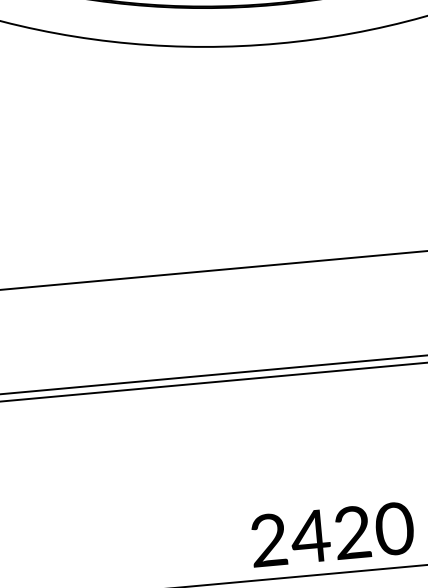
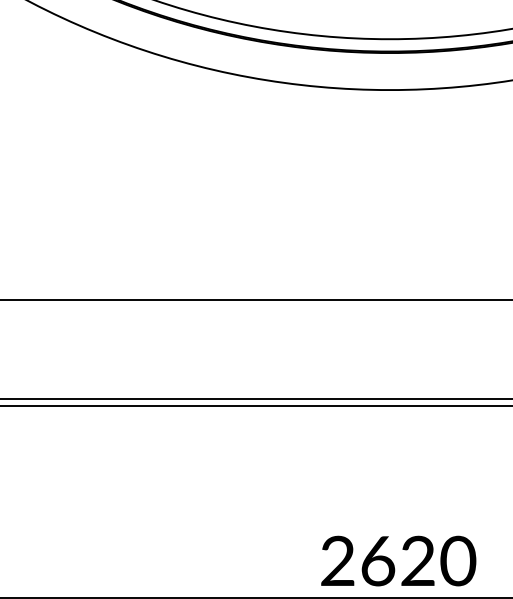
text: (310, 536) -> (377, 561), 2420 -> 2620

